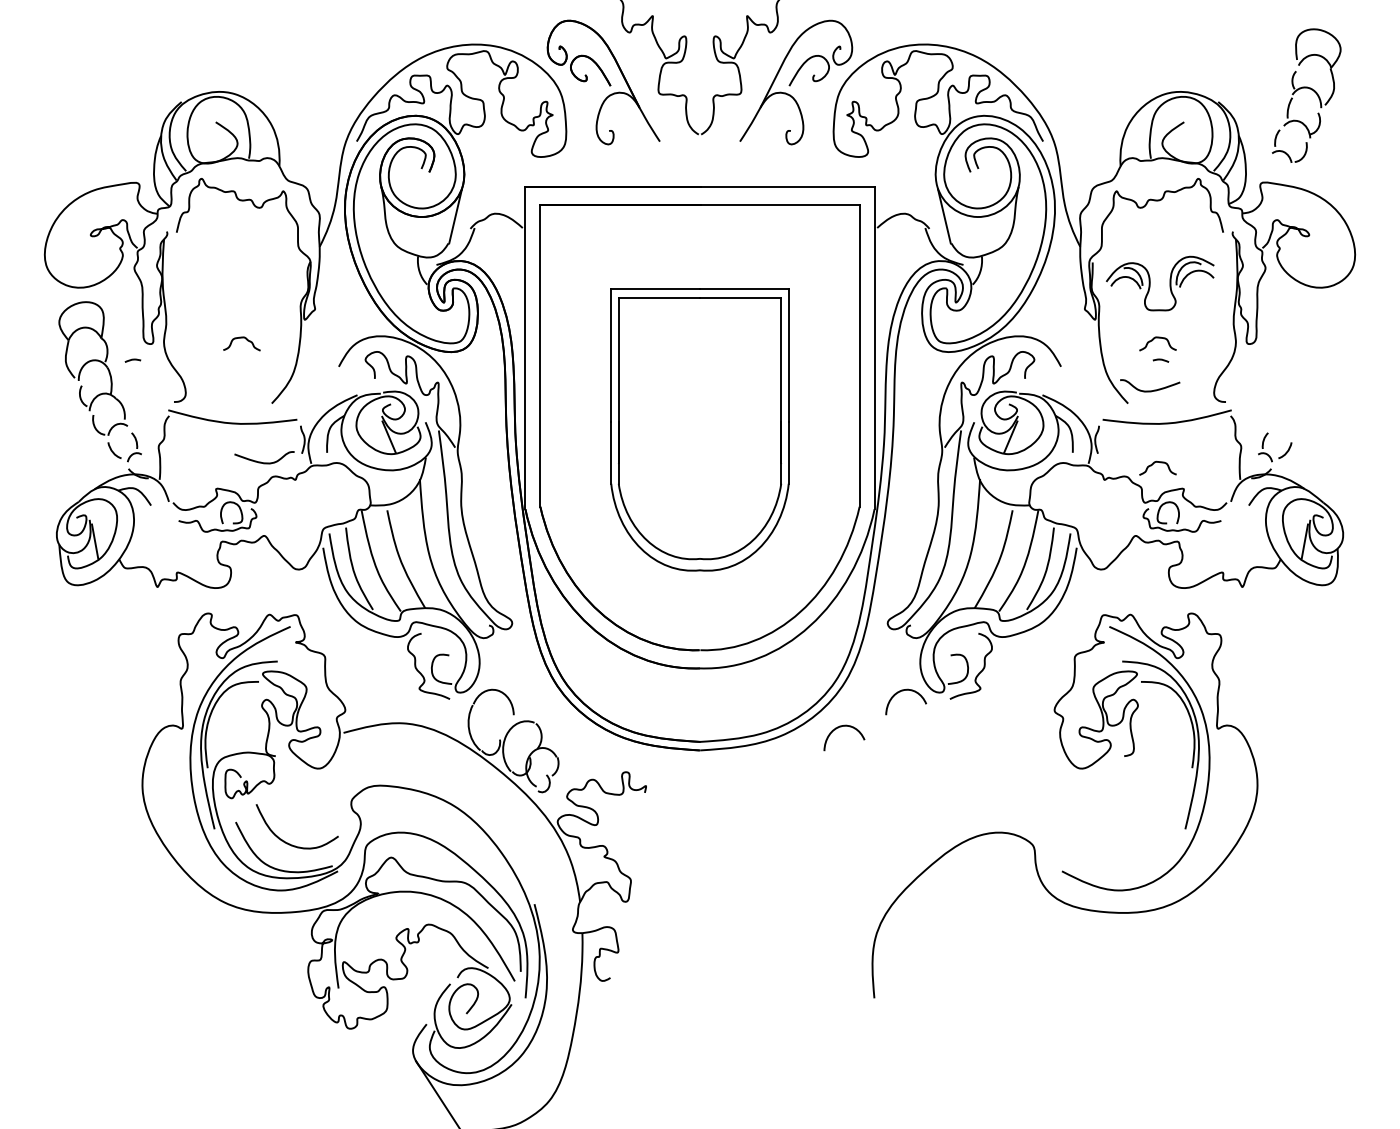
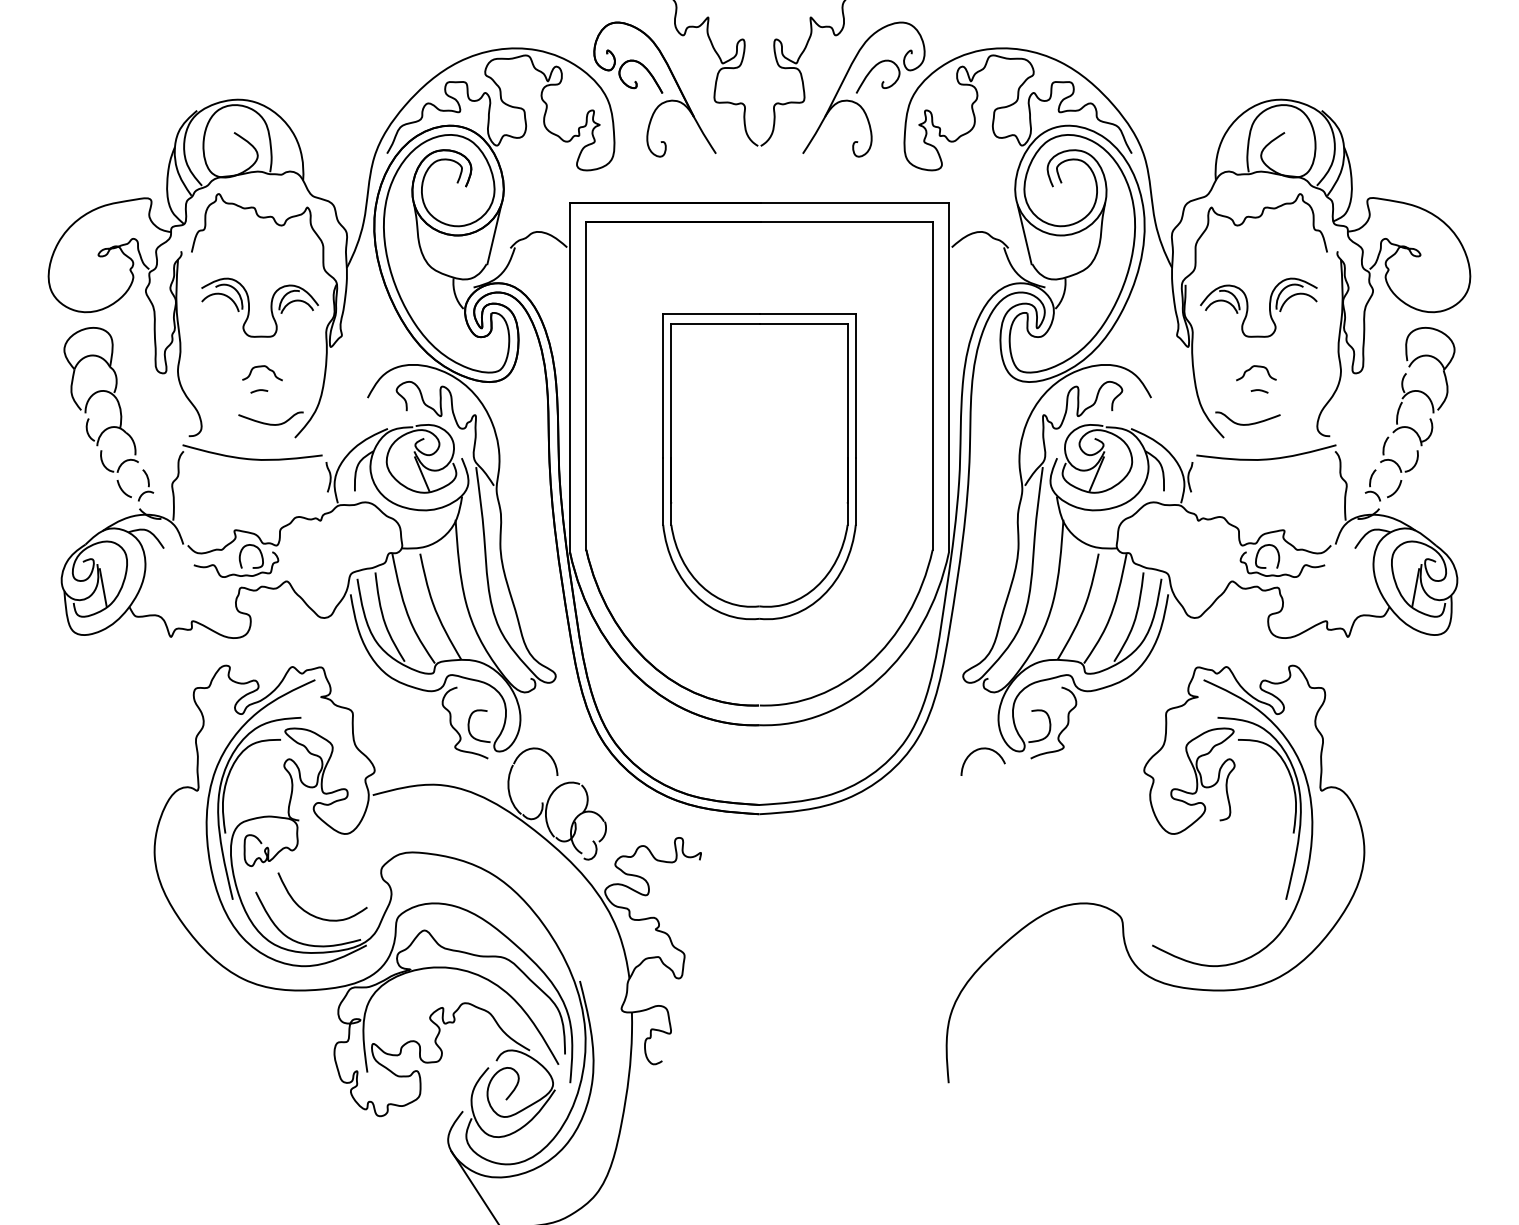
part: (1307, 88) -> (1418, 392), moved
part: (229, 283) -> (249, 307), added
curve: (133, 360) -> (259, 391), moved
curve: (264, 462) -> (270, 423), moved
curve: (1158, 463) -> (1256, 502), removed
curve: (838, 728) -> (909, 790), removed

